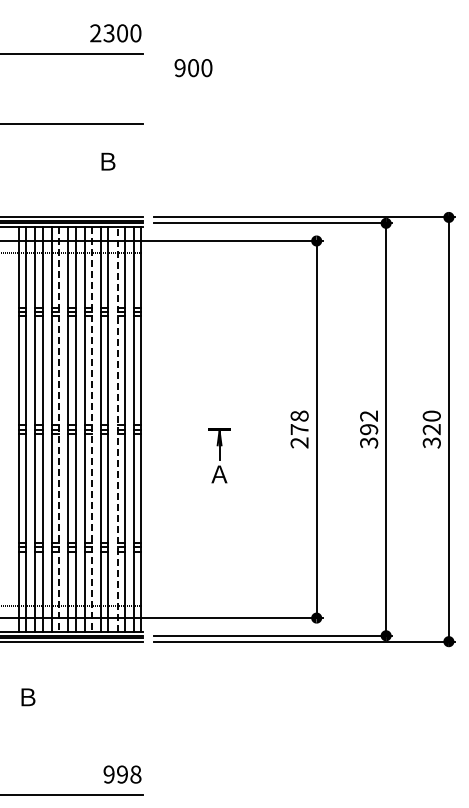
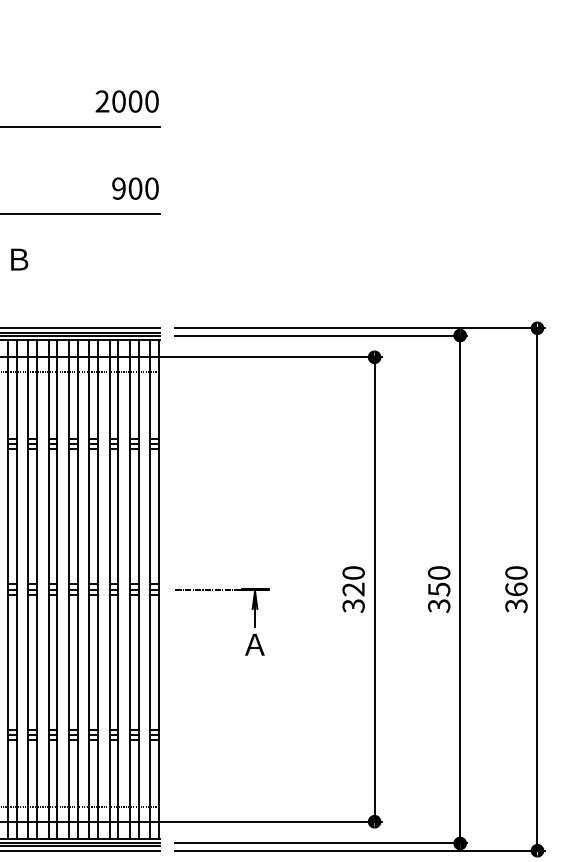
text: (108, 33) -> (118, 101), 2300 -> 2000
text: (193, 68) -> (135, 189), moved
text: (108, 161) -> (19, 259), moved
text: (369, 422) -> (439, 580), 392 -> 350
line: (59, 429) -> (57, 589), dashed -> solid
line: (91, 429) -> (97, 589), dashed -> solid
line: (117, 429) -> (129, 589), dashed -> solid
line: (180, 429) -> (206, 589), added
text: (299, 429) -> (353, 589), 278 -> 320
text: (431, 429) -> (516, 589), 320 -> 360

